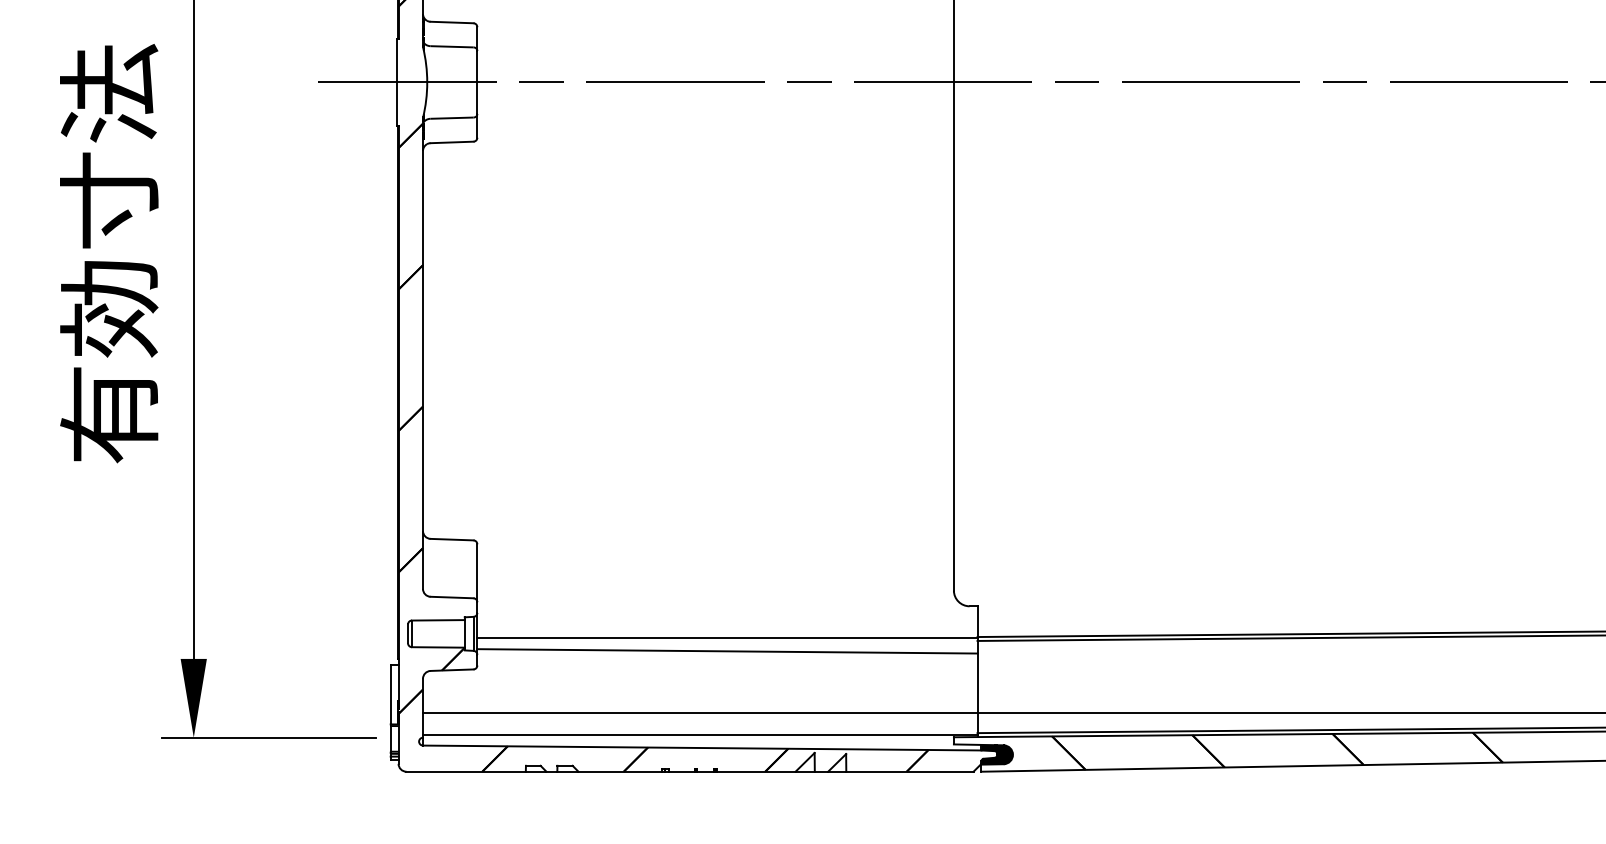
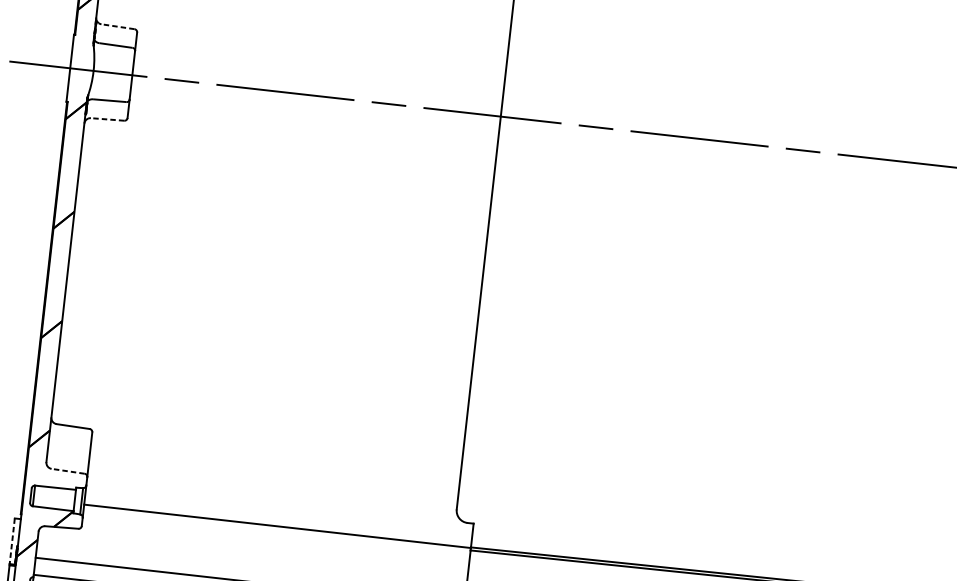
line: (451, 22) -> (117, 26), solid -> dashed
line: (451, 142) -> (107, 119), solid -> dashed
line: (451, 597) -> (67, 471), solid -> dashed
line: (727, 651) -> (276, 536), removed
line: (390, 694) -> (12, 540), solid -> dashed

